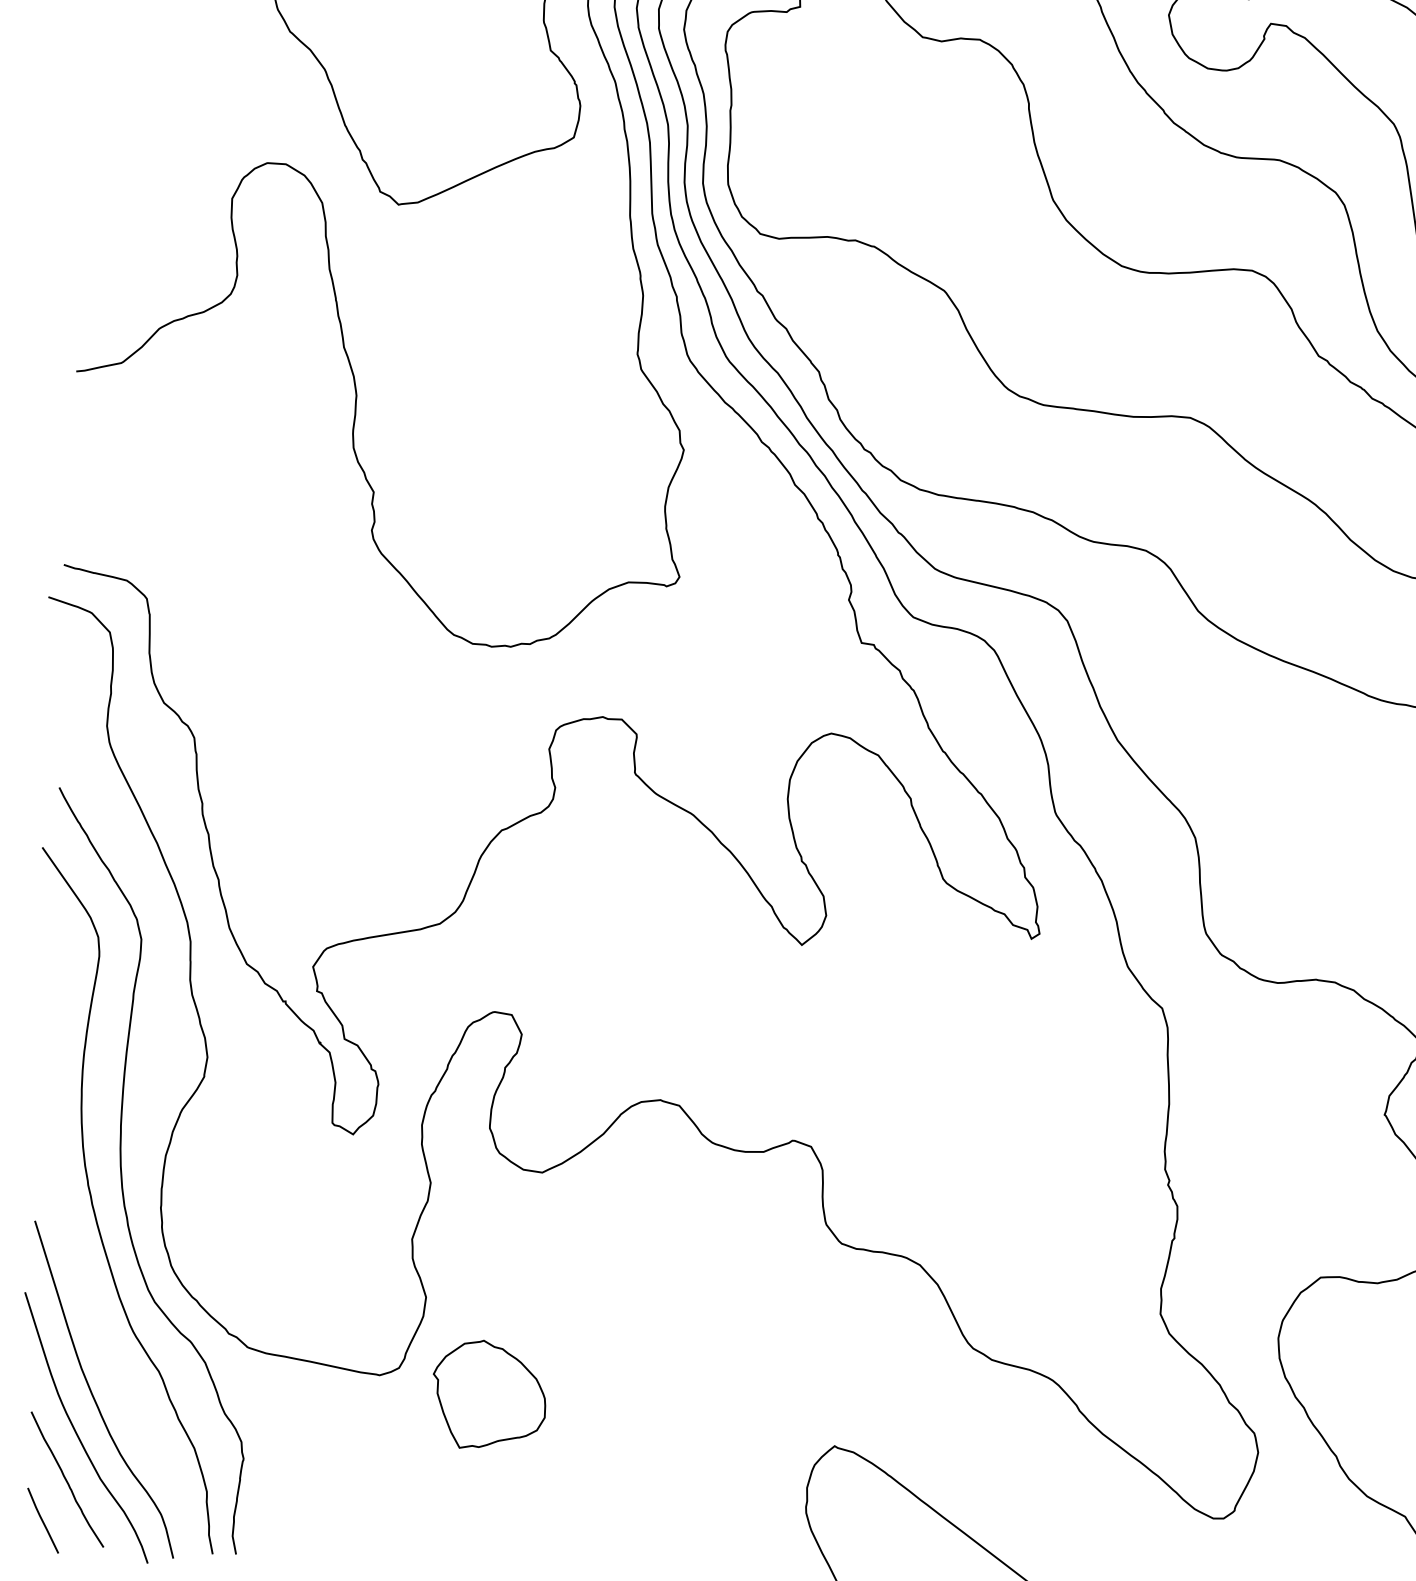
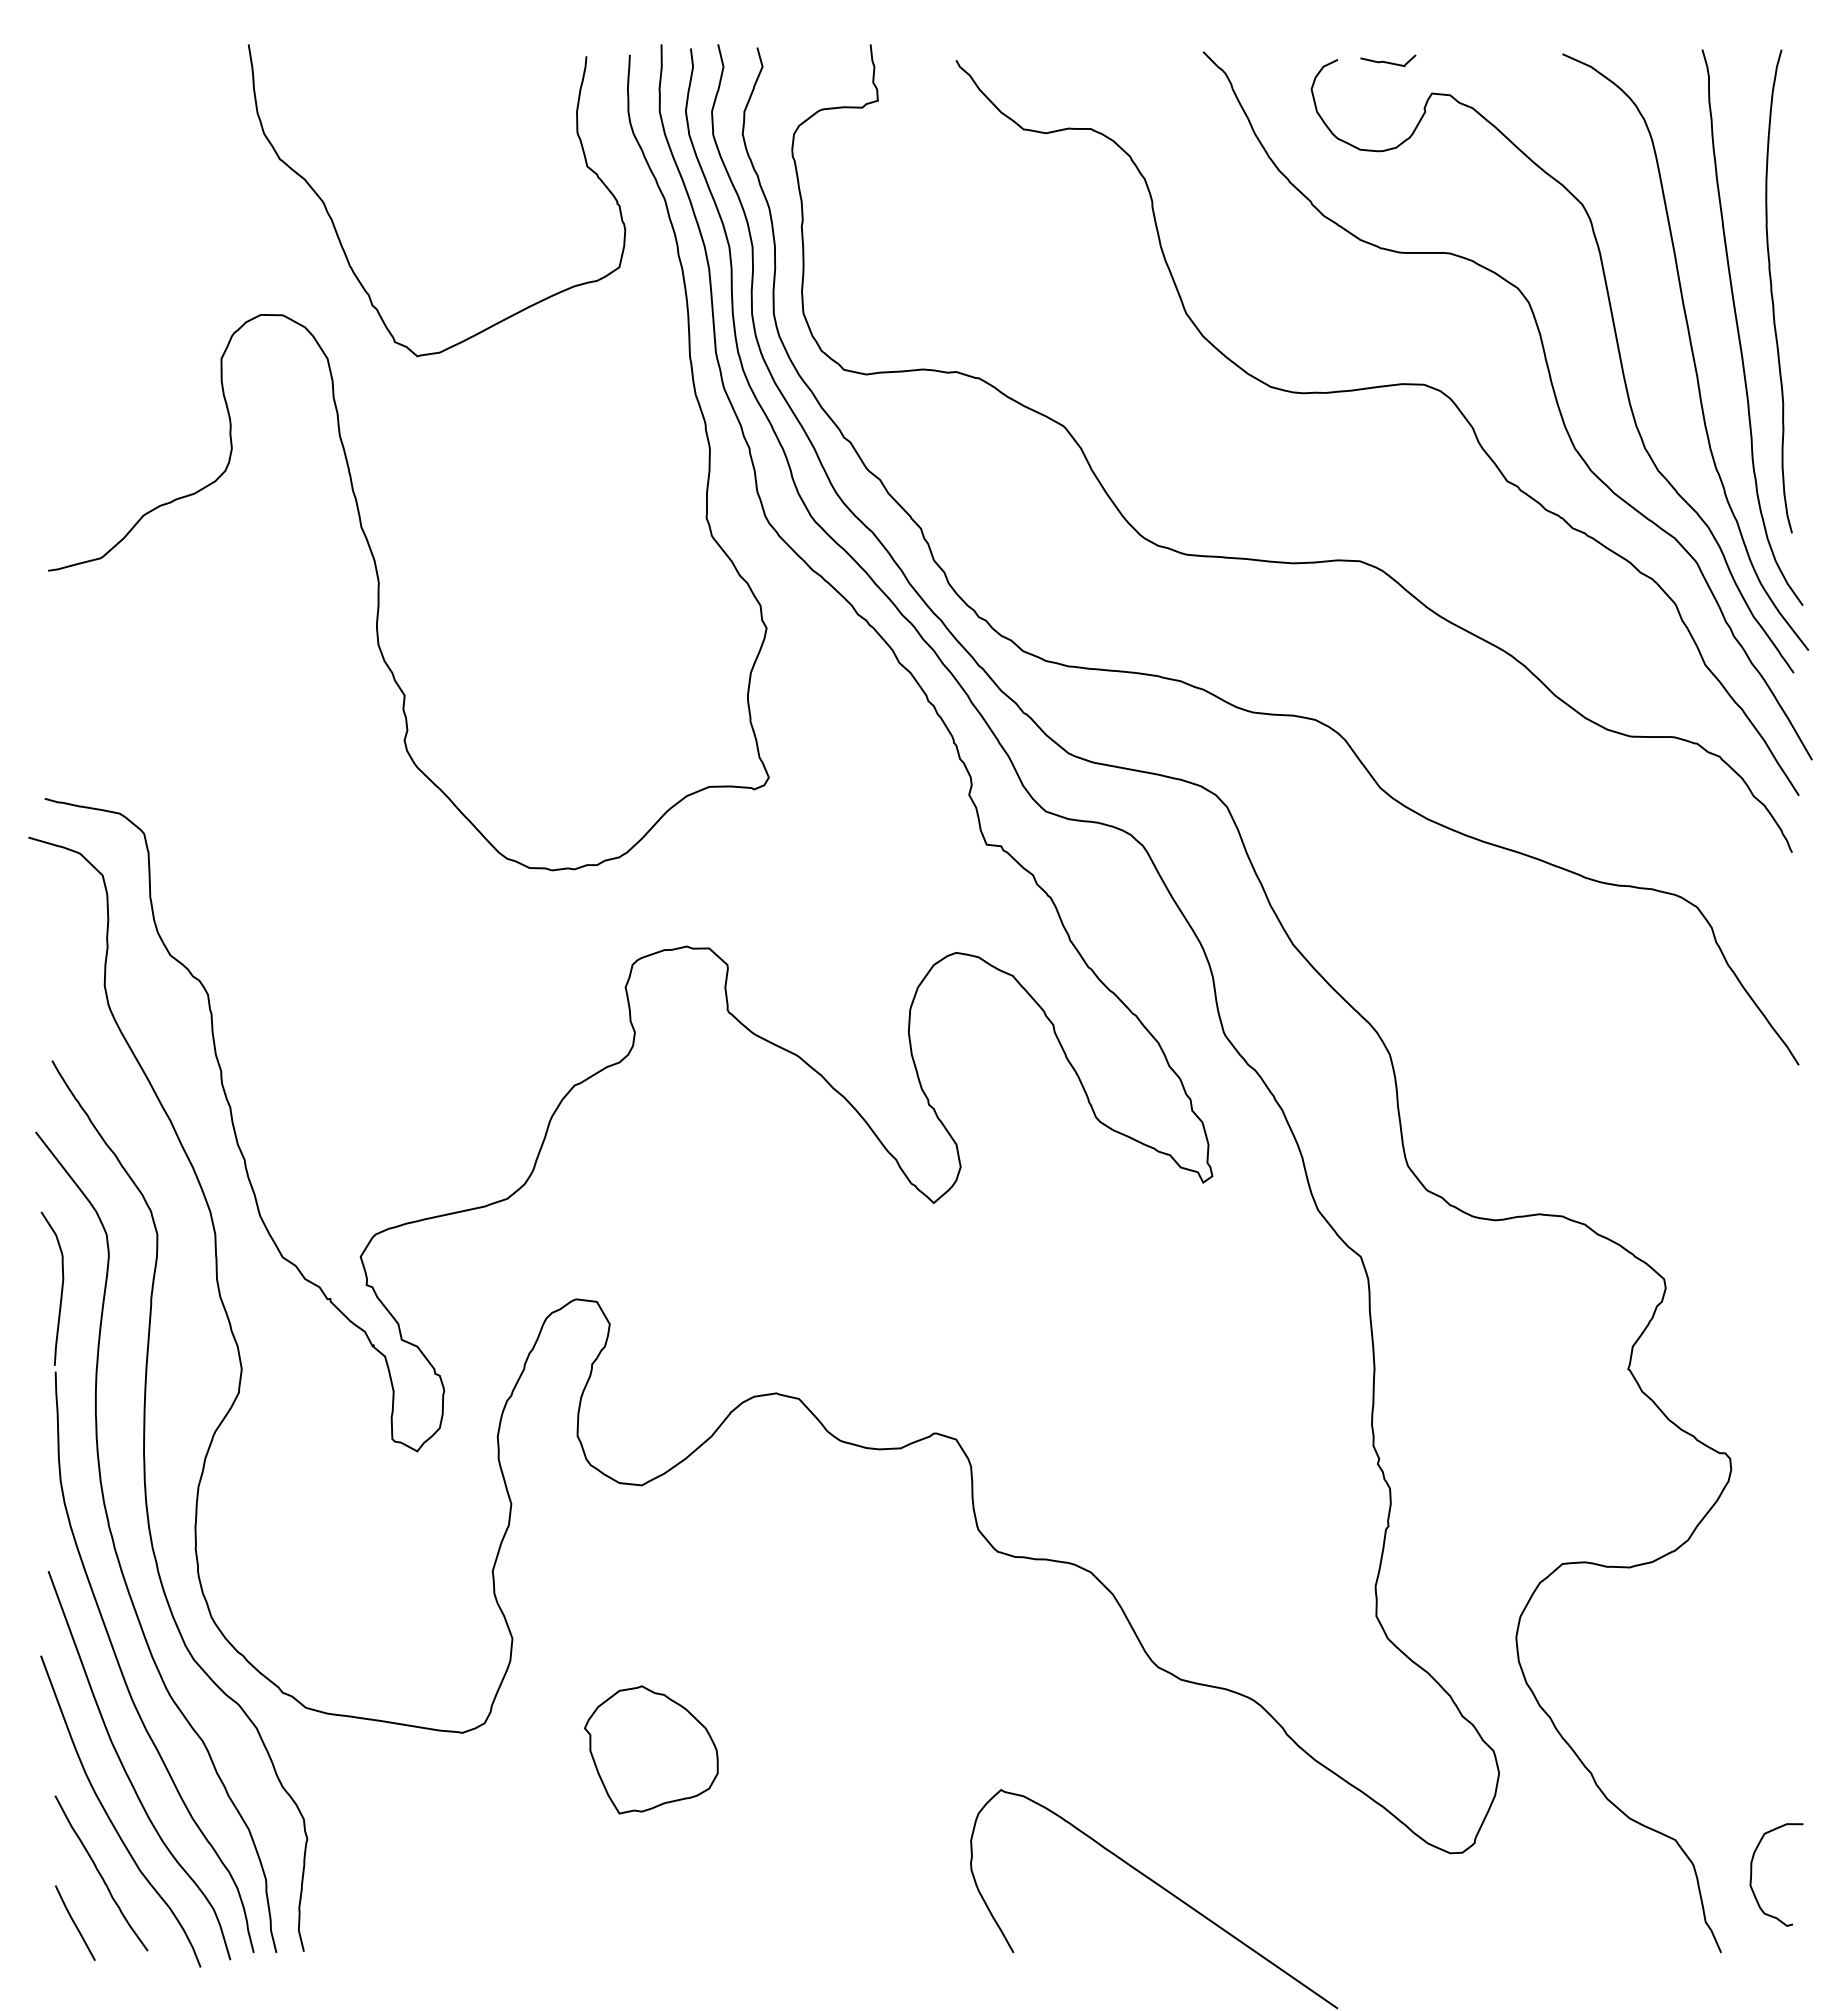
part: (75, 1248) -> (97, 1601), added
part: (489, 1394) -> (651, 1749), moved

